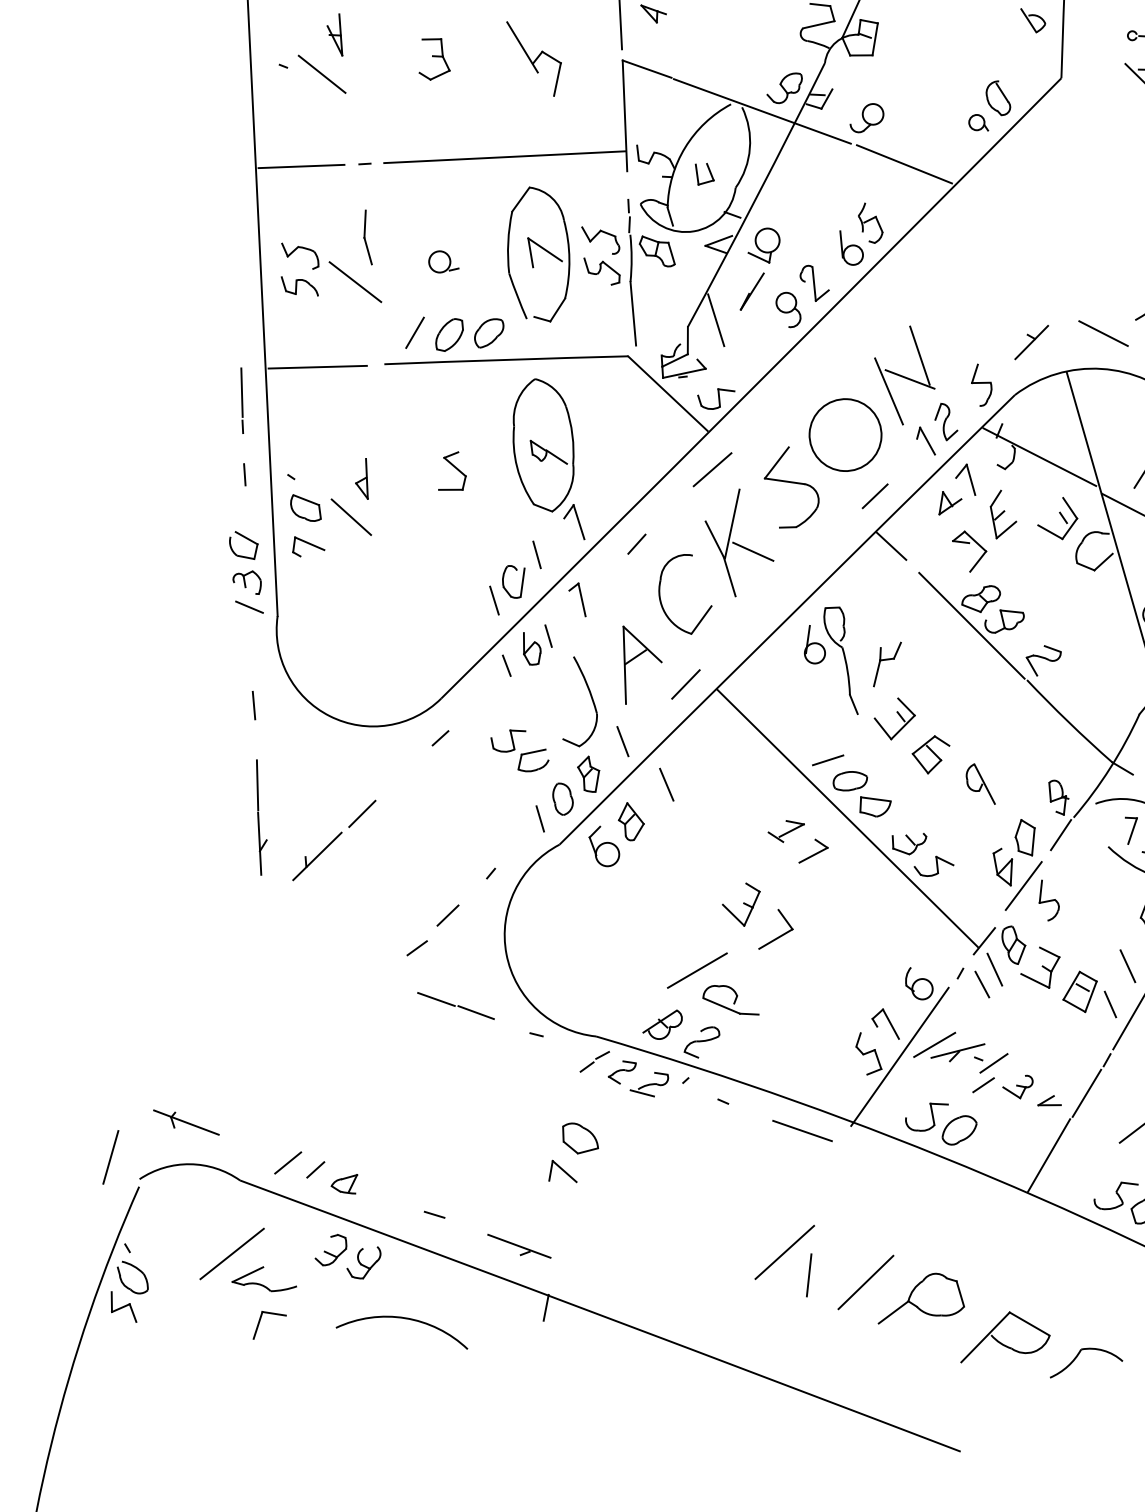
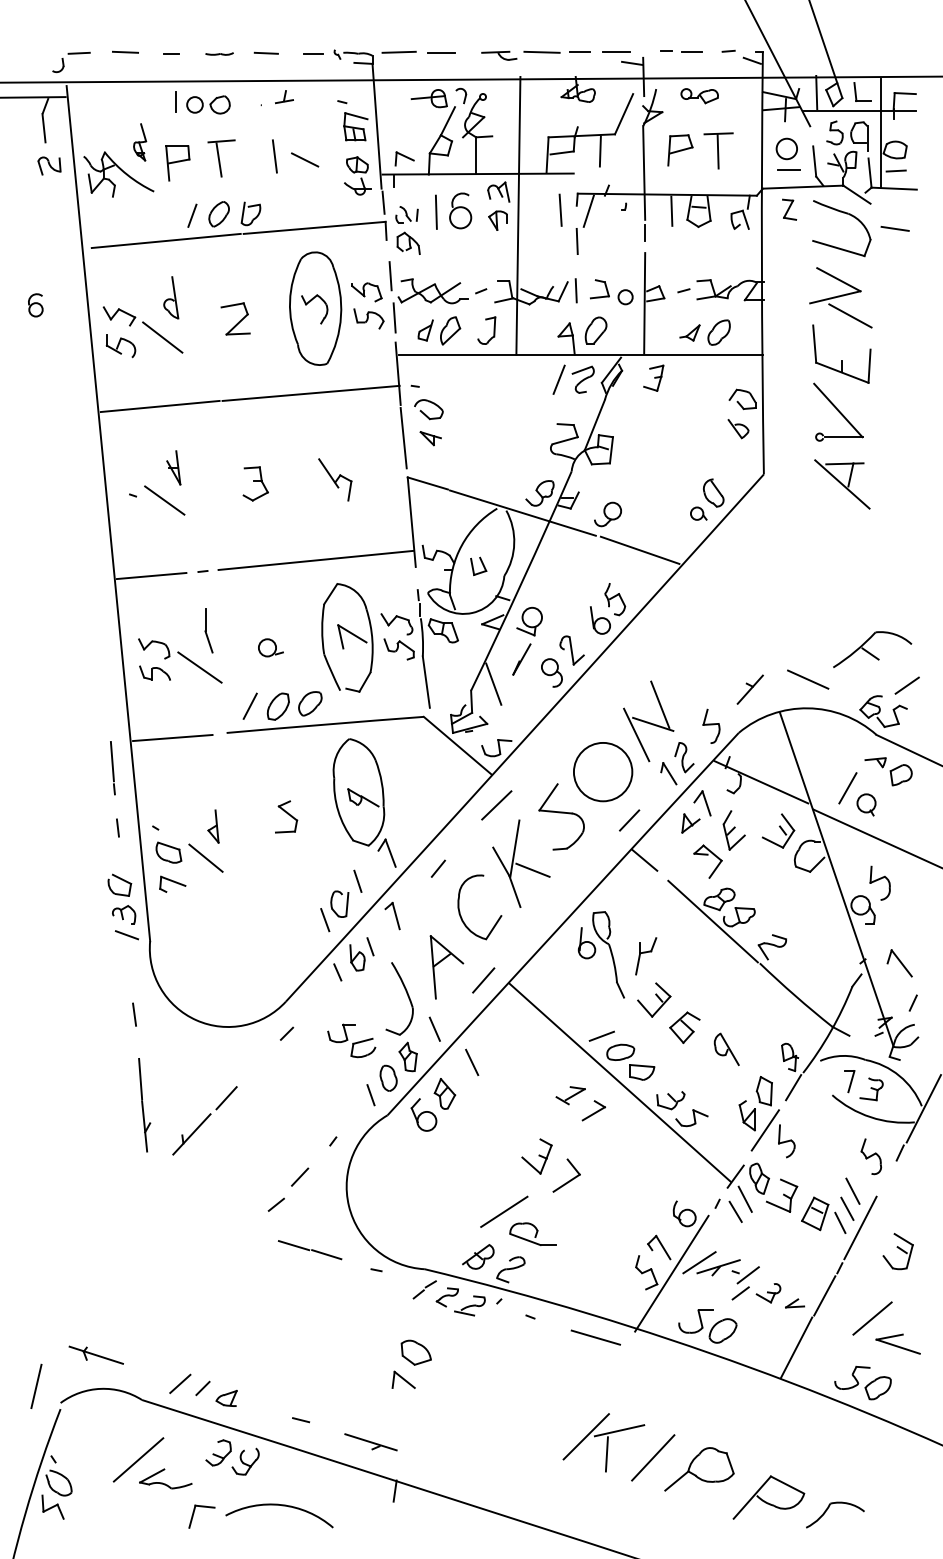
part: (533, 58) -> (335, 479), size x0.71
line: (1120, 987) -> (847, 1208), added
line: (826, 1246) -> (619, 1430), added
part: (260, 1321) -> (194, 1513), moved

